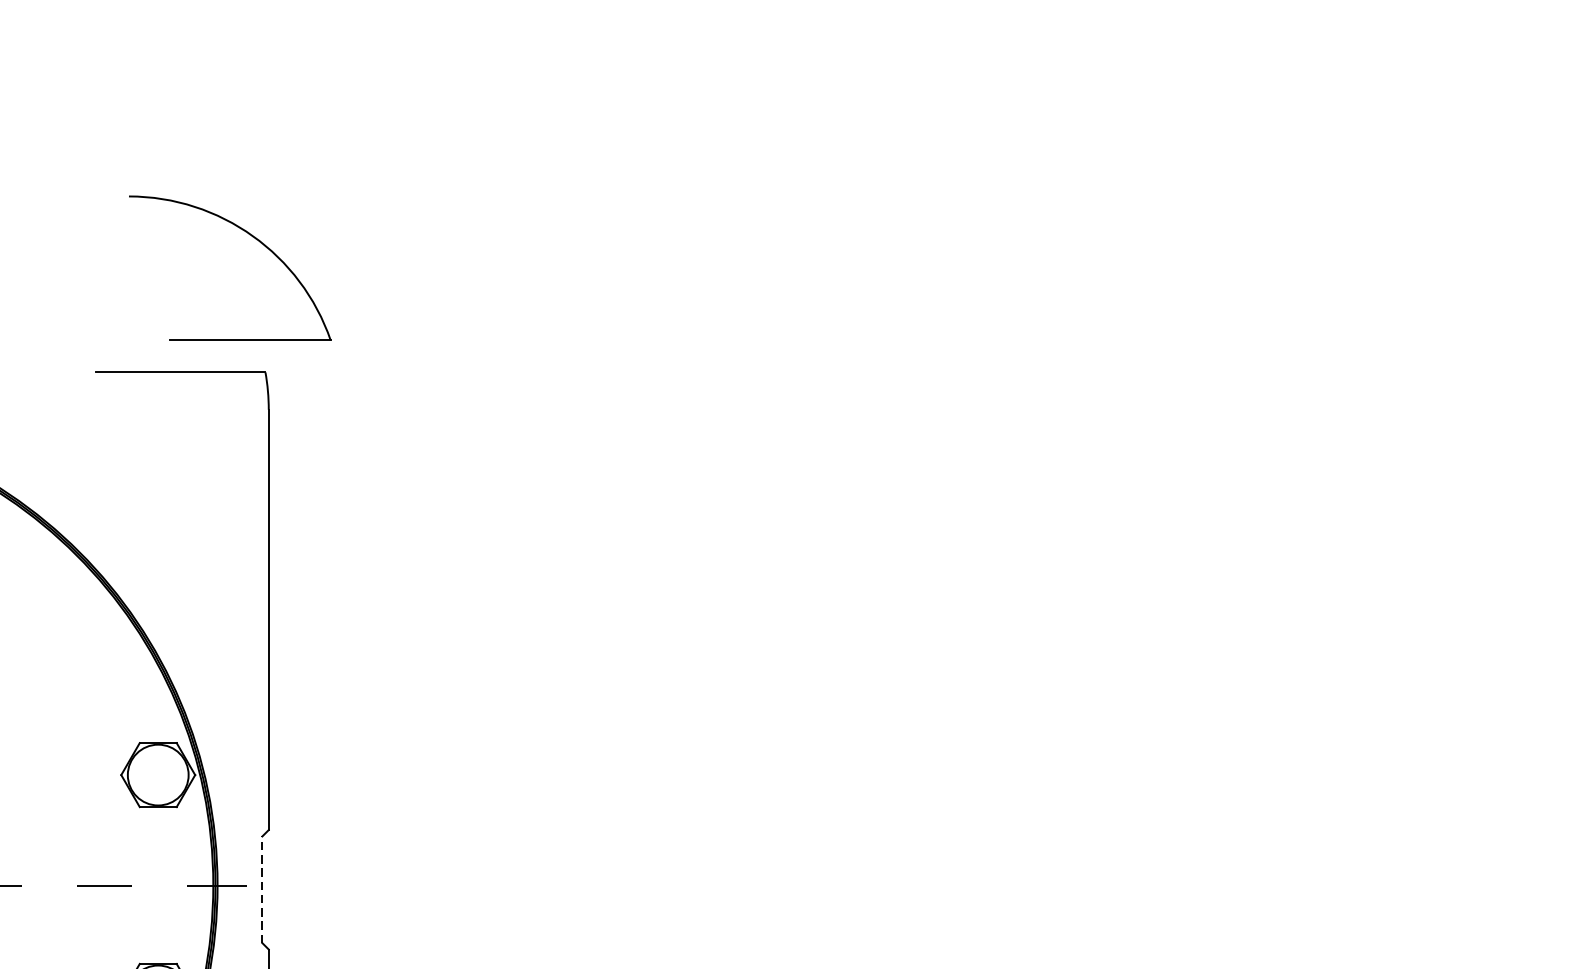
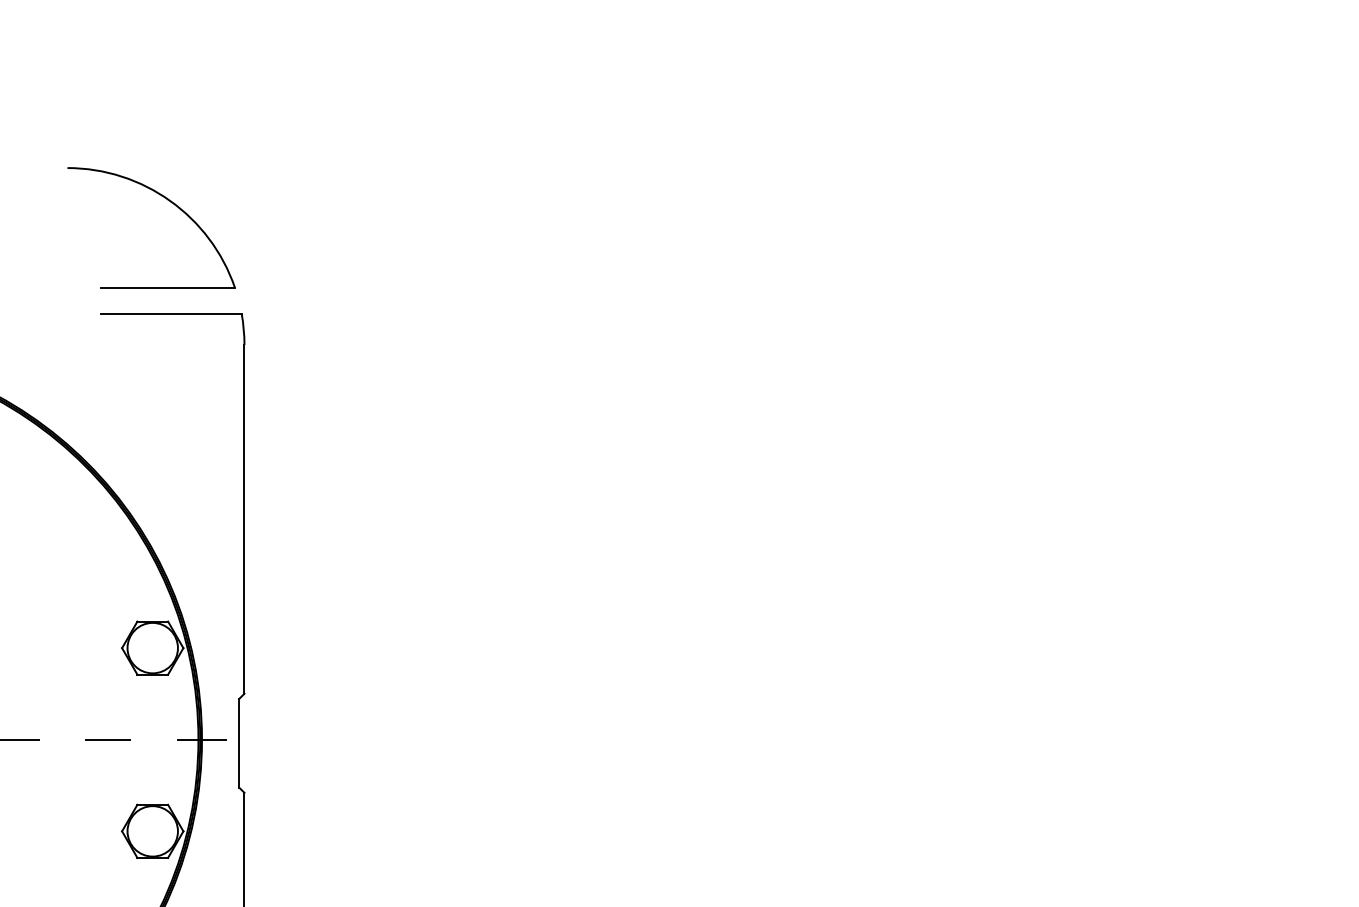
part: (254, 239) -> (171, 203), moved
line: (262, 888) -> (239, 742), dashed -> solid

